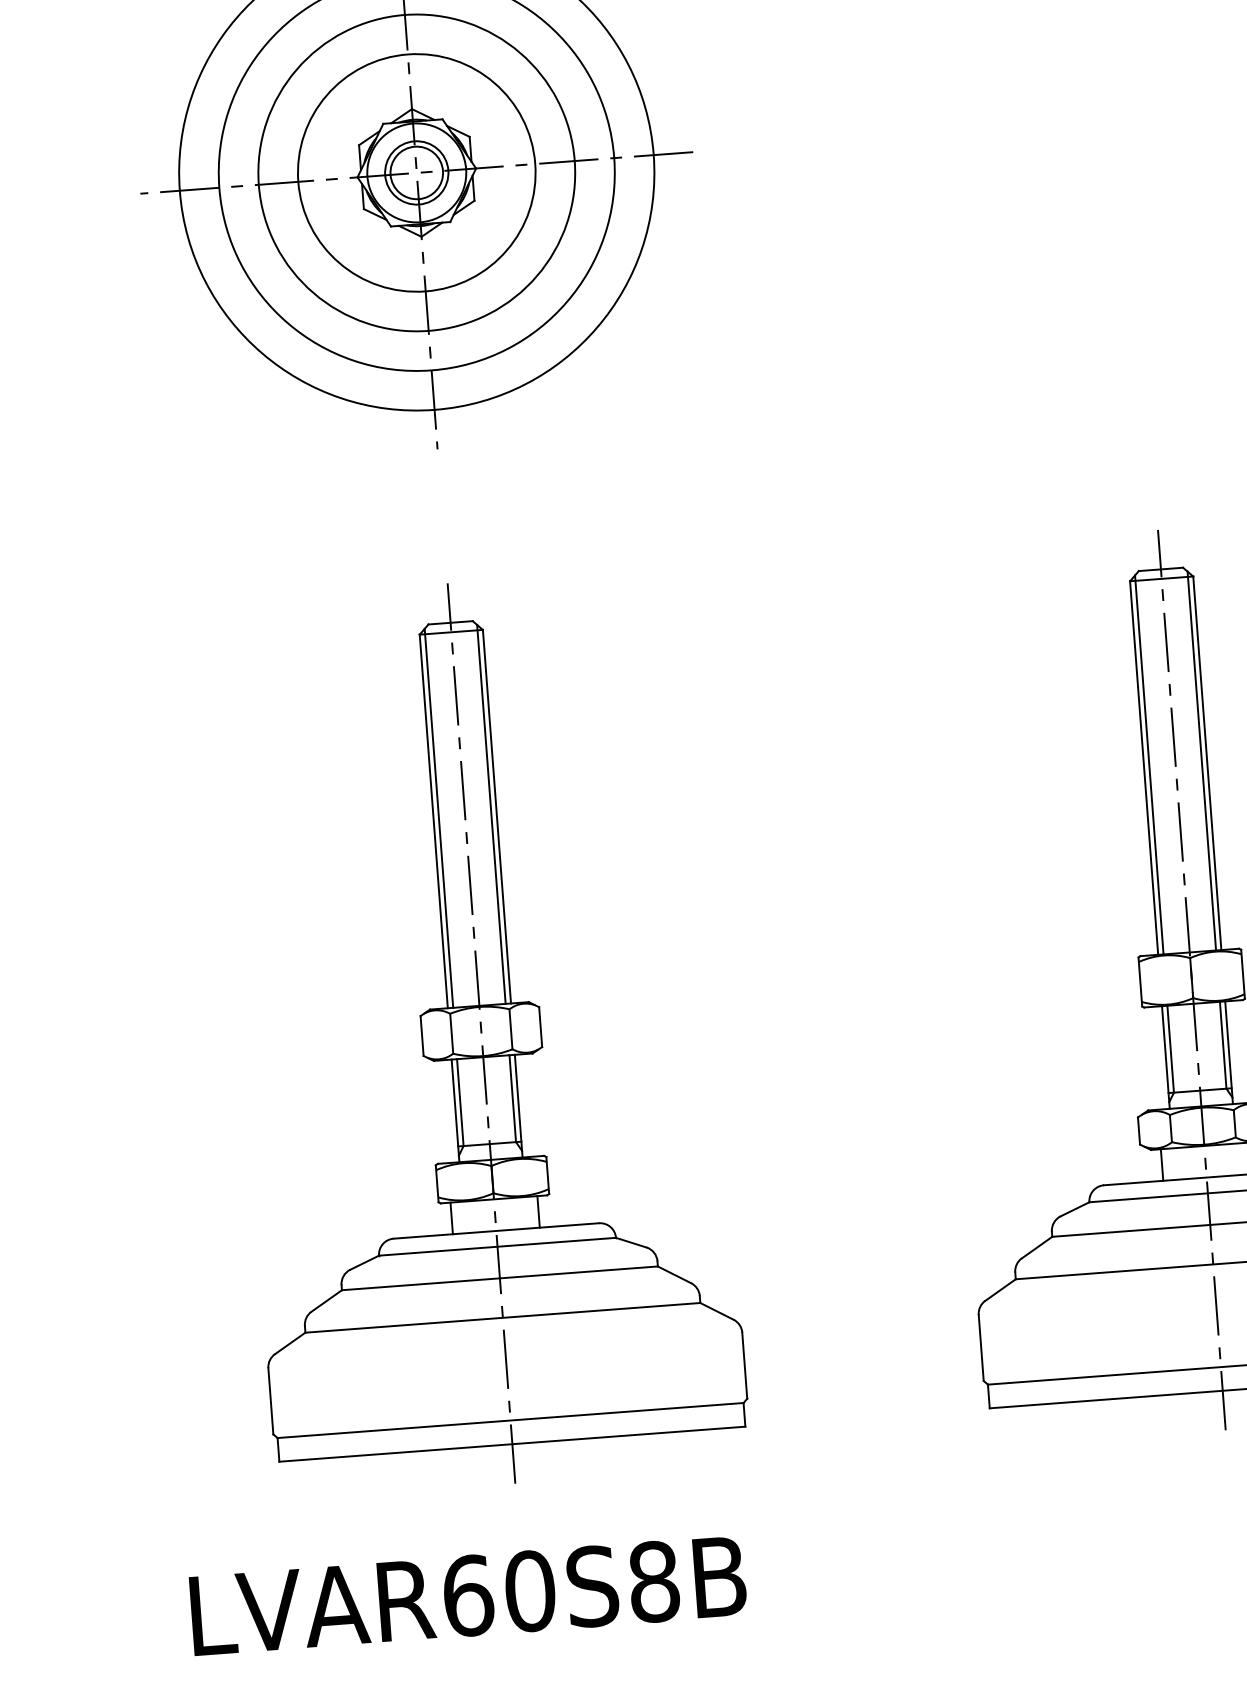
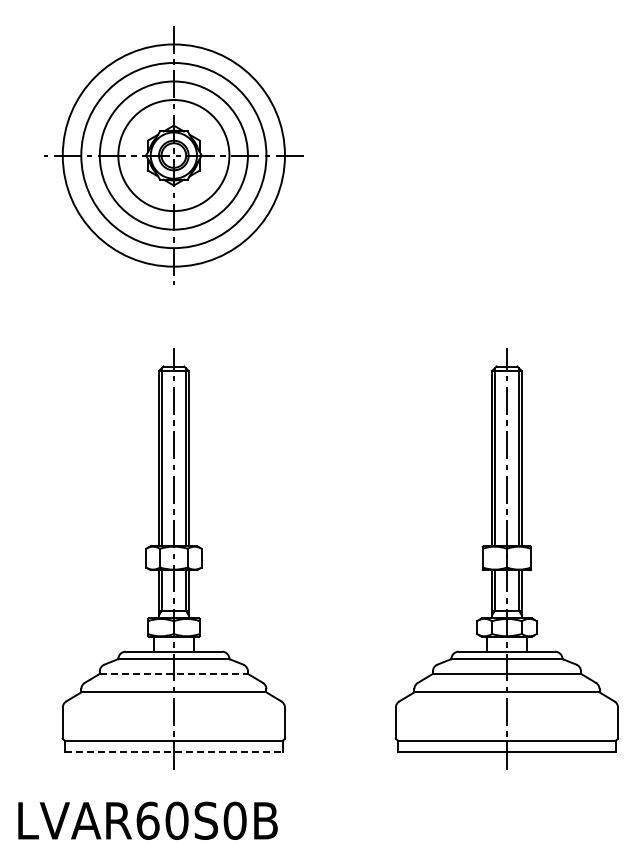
line: (501, 1277) -> (174, 673), solid -> dashed
line: (513, 1443) -> (174, 751), solid -> dashed
text: (652, 1581) -> (234, 820), LVAR60S8B -> LVAR60S0B

